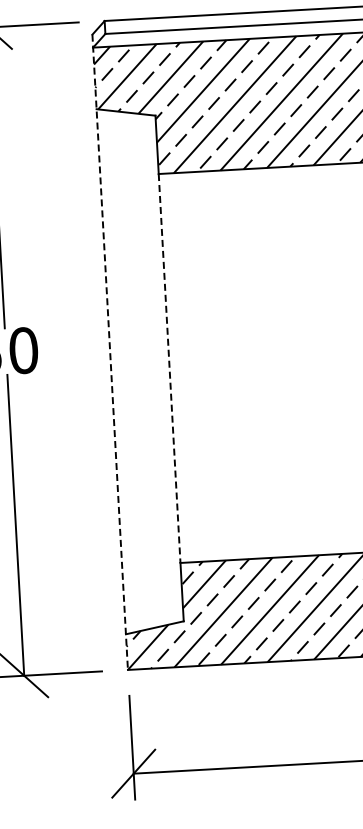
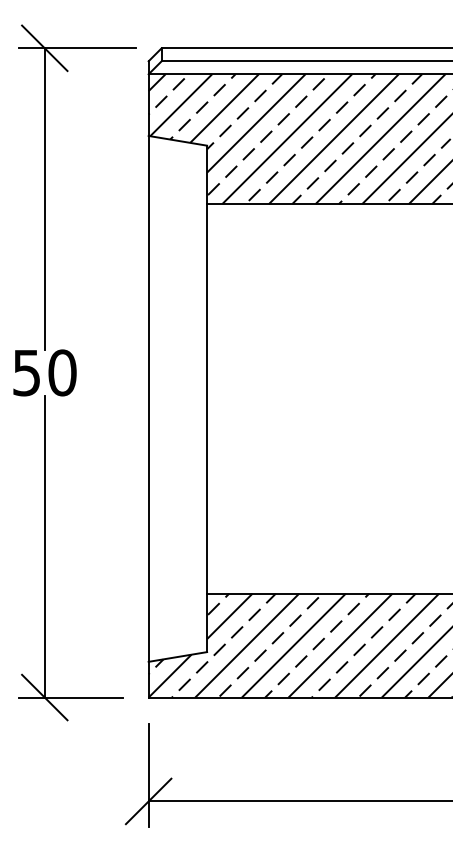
line: (110, 352) -> (148, 379), dashed -> solid
line: (169, 368) -> (207, 398), dashed -> solid

